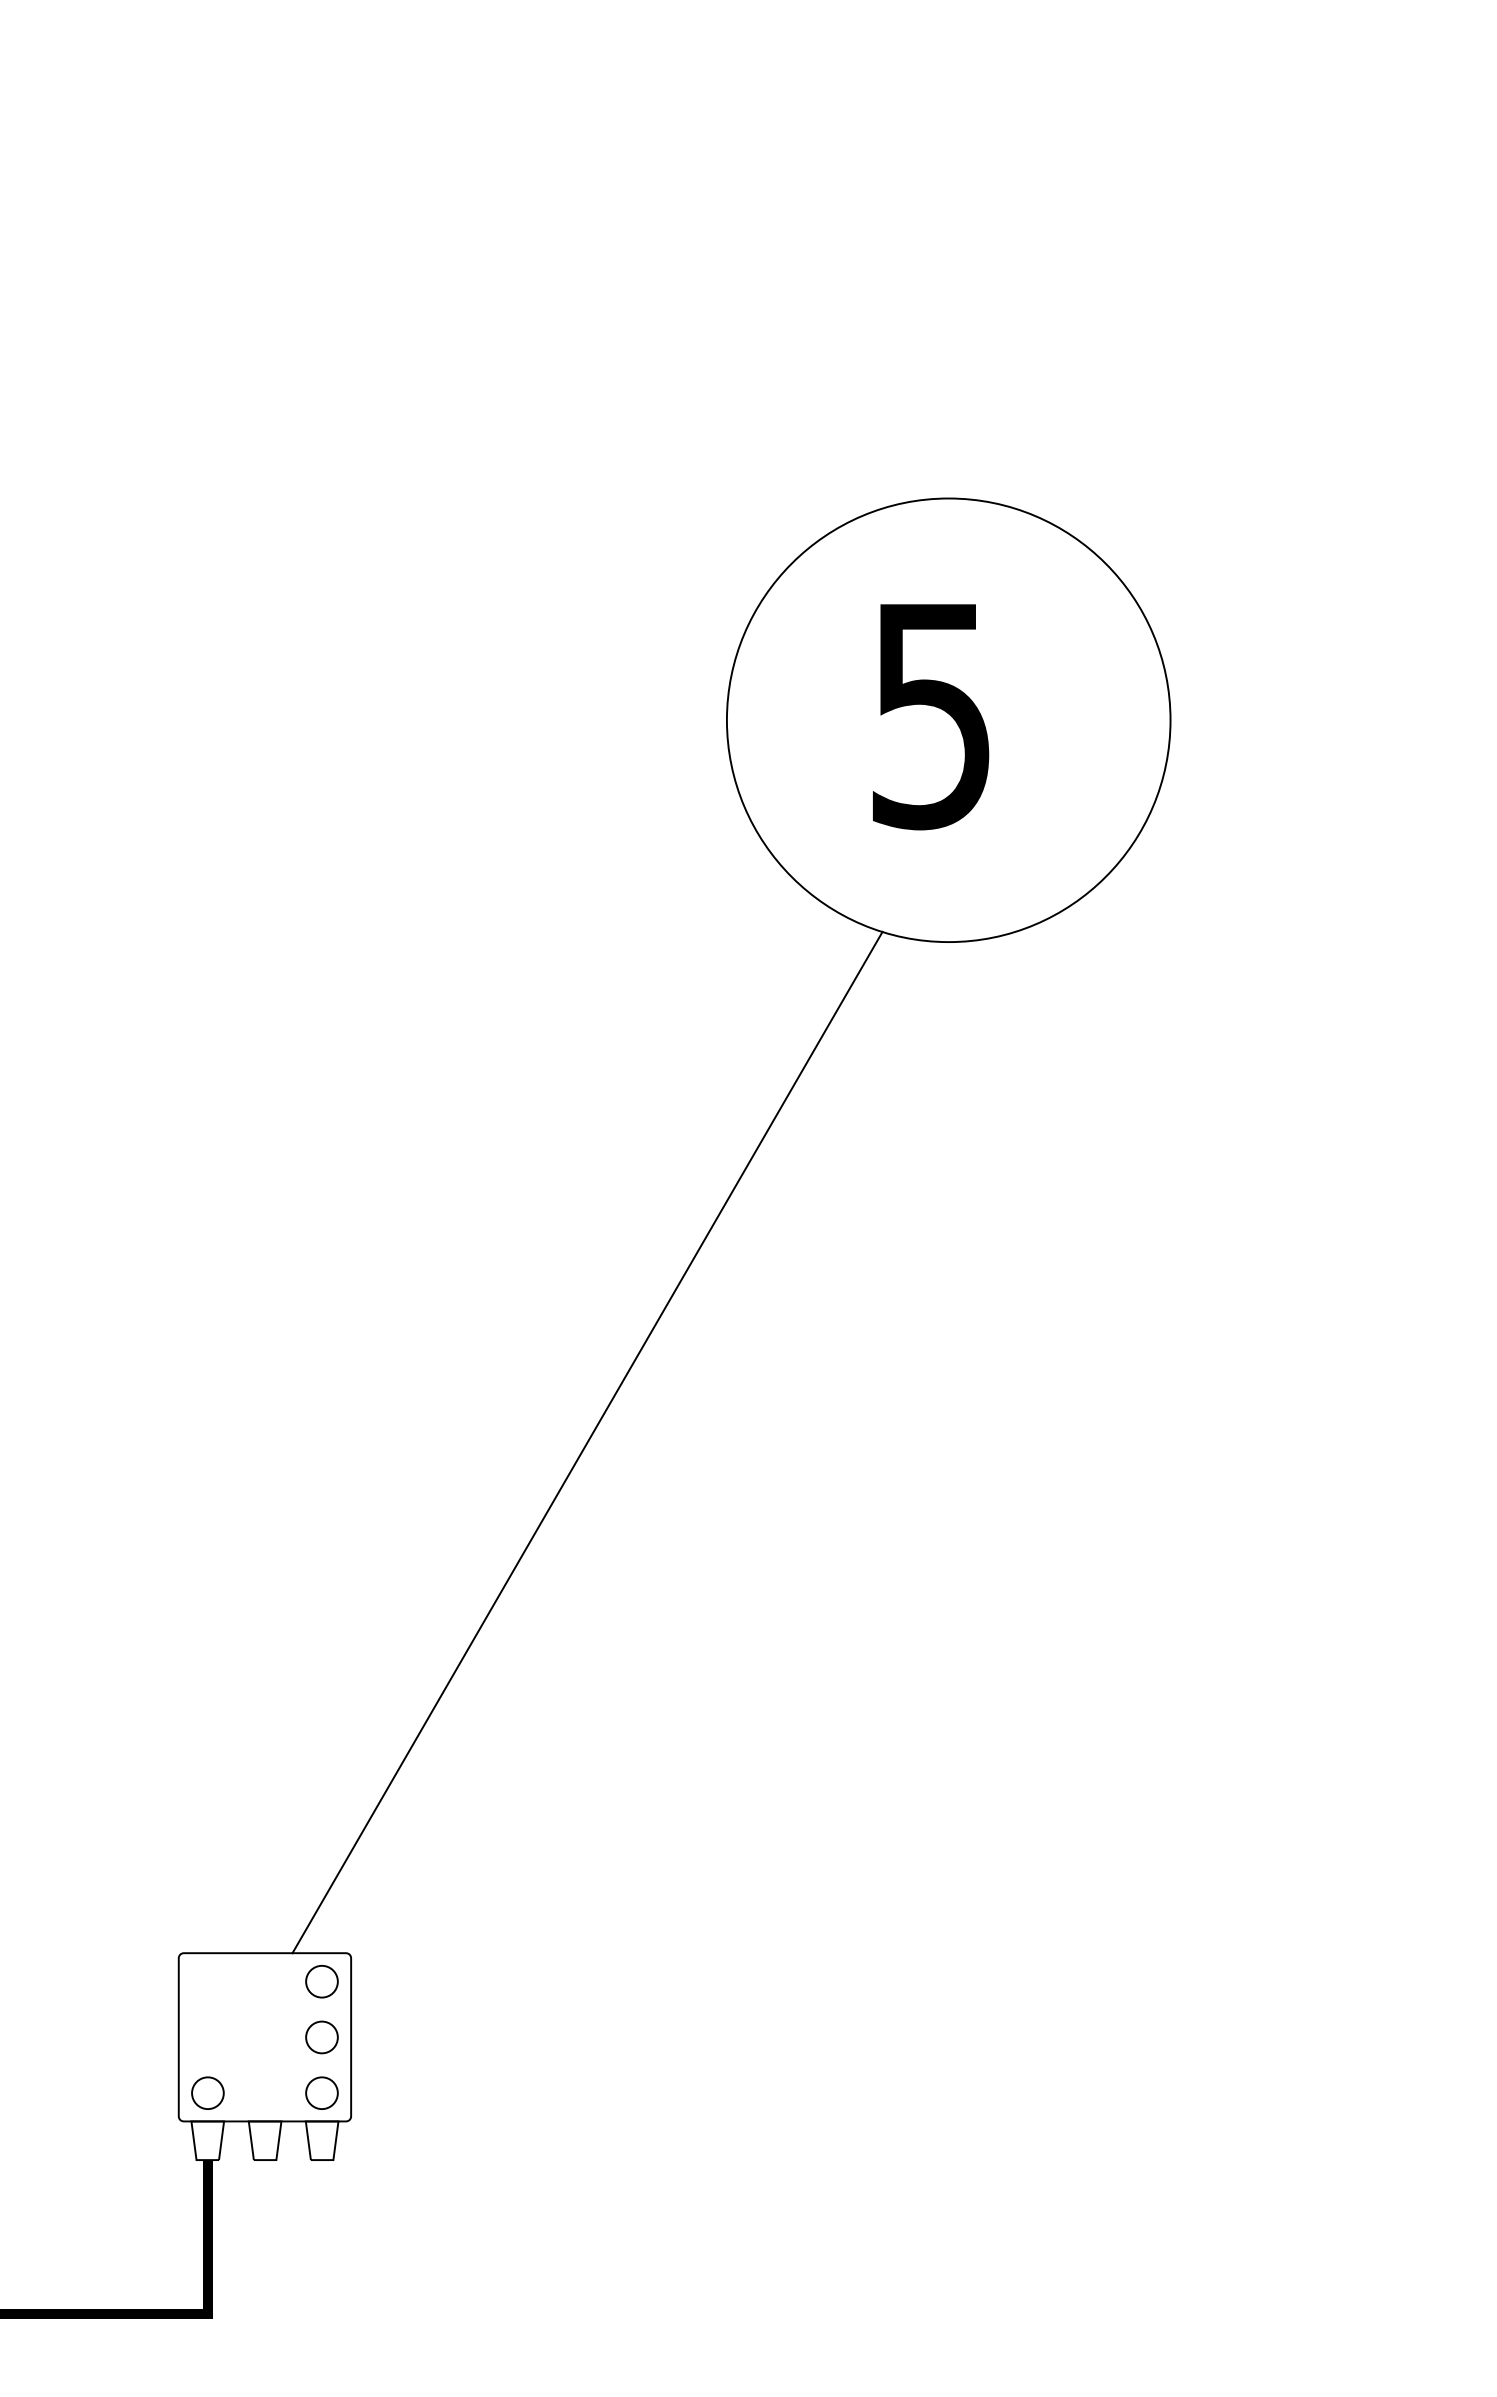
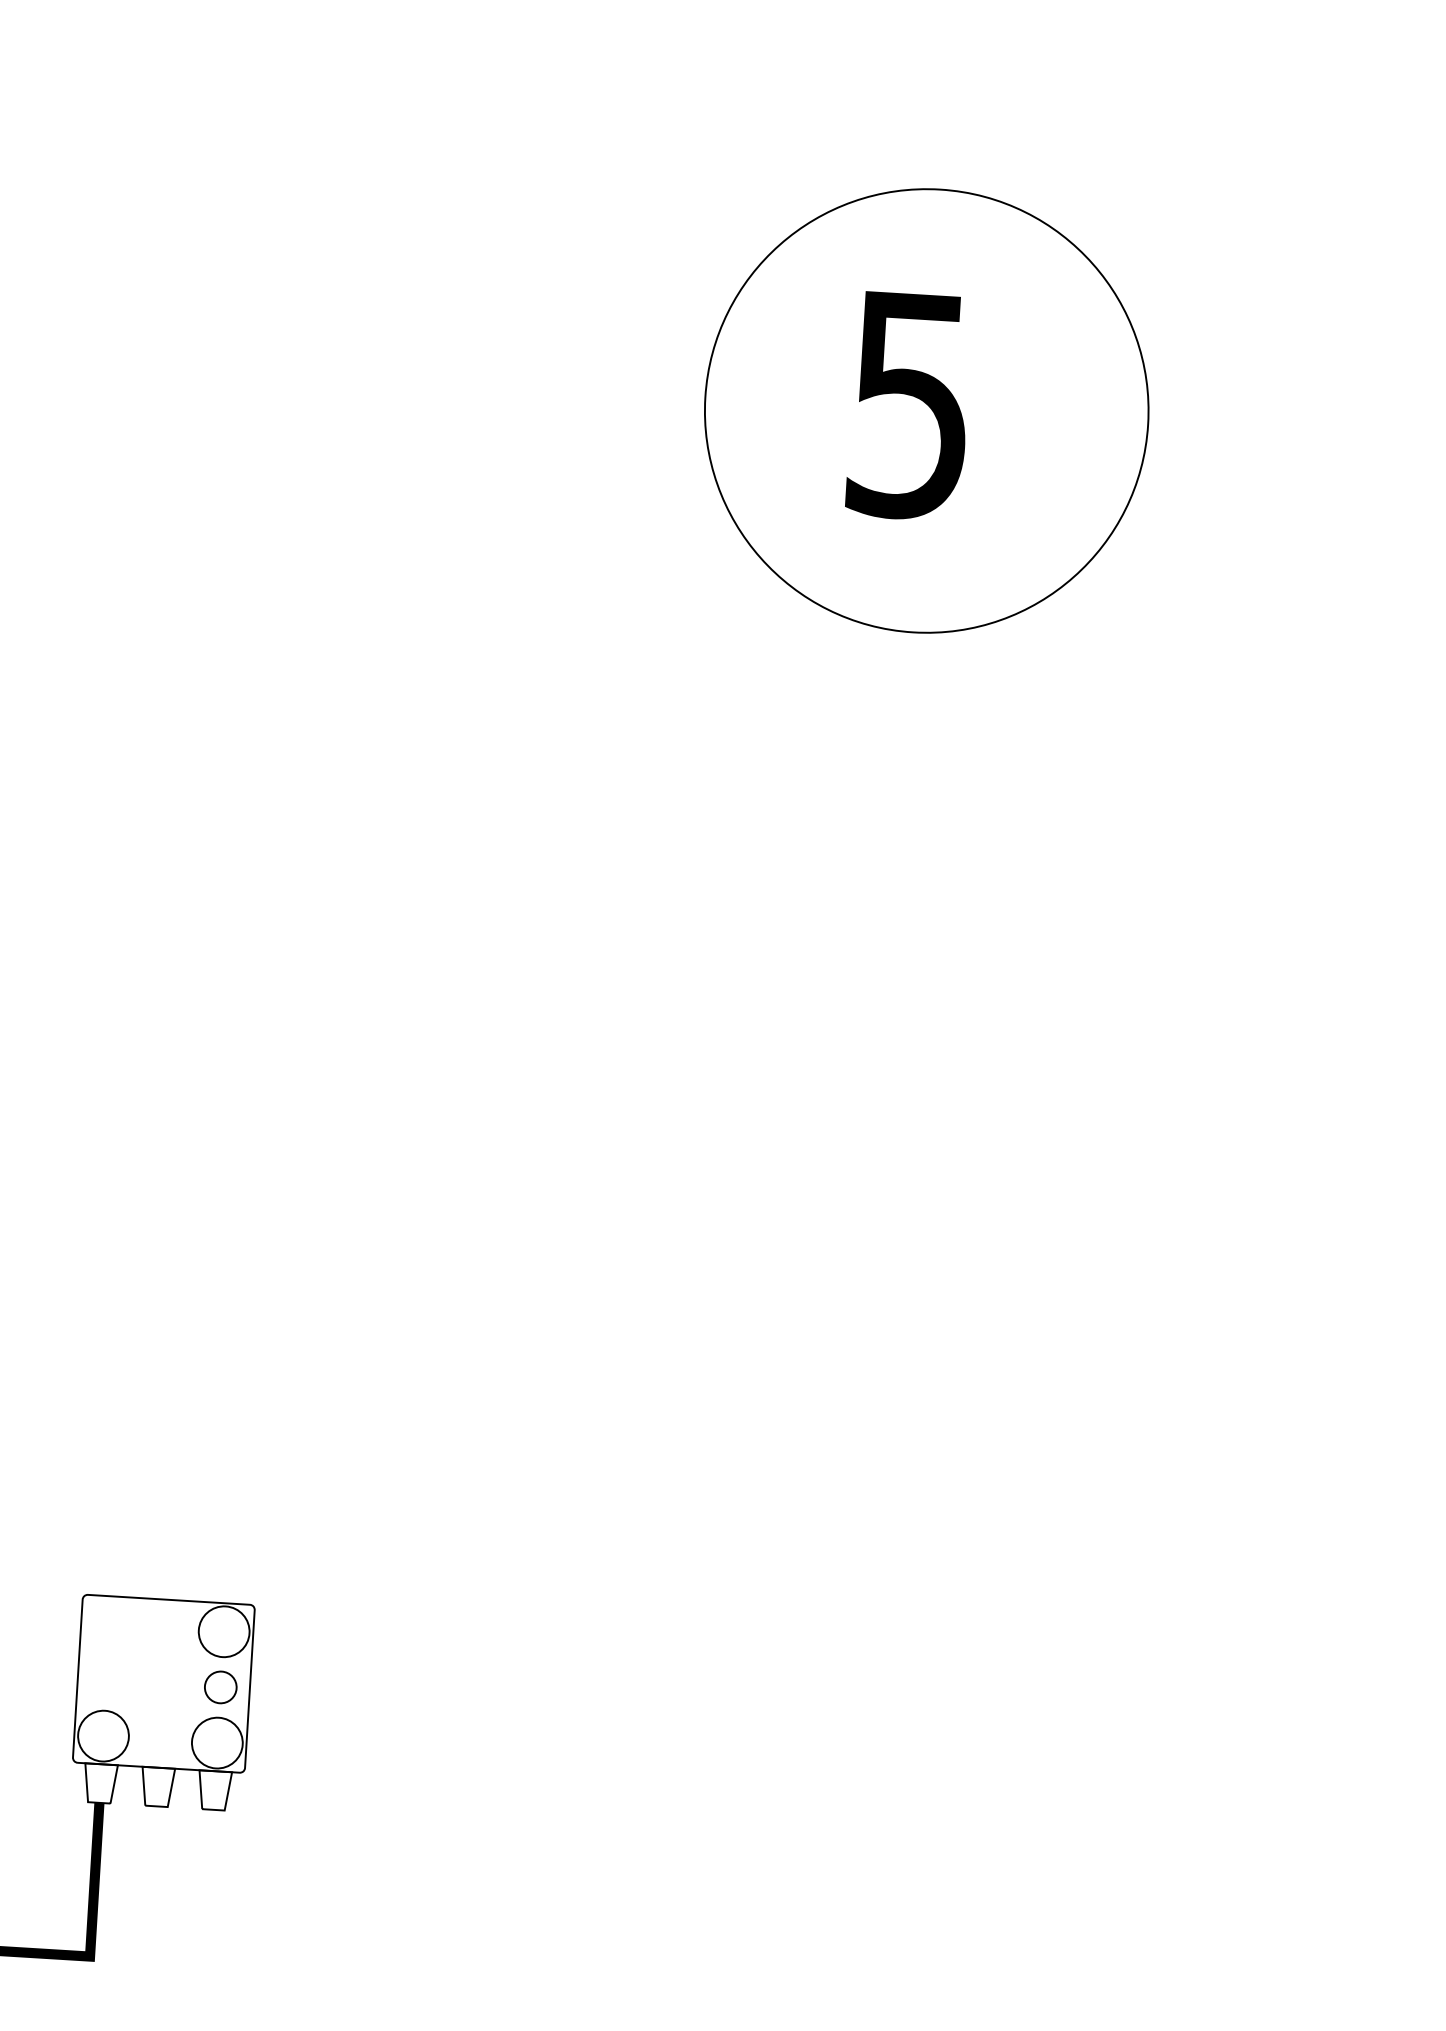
line: (587, 1442) -> (522, 1109), removed
circle: (321, 1981) -> (223, 1631), size x1.6
circle: (207, 2093) -> (103, 1736), size x1.6
circle: (321, 2093) -> (216, 1743), size x1.6

